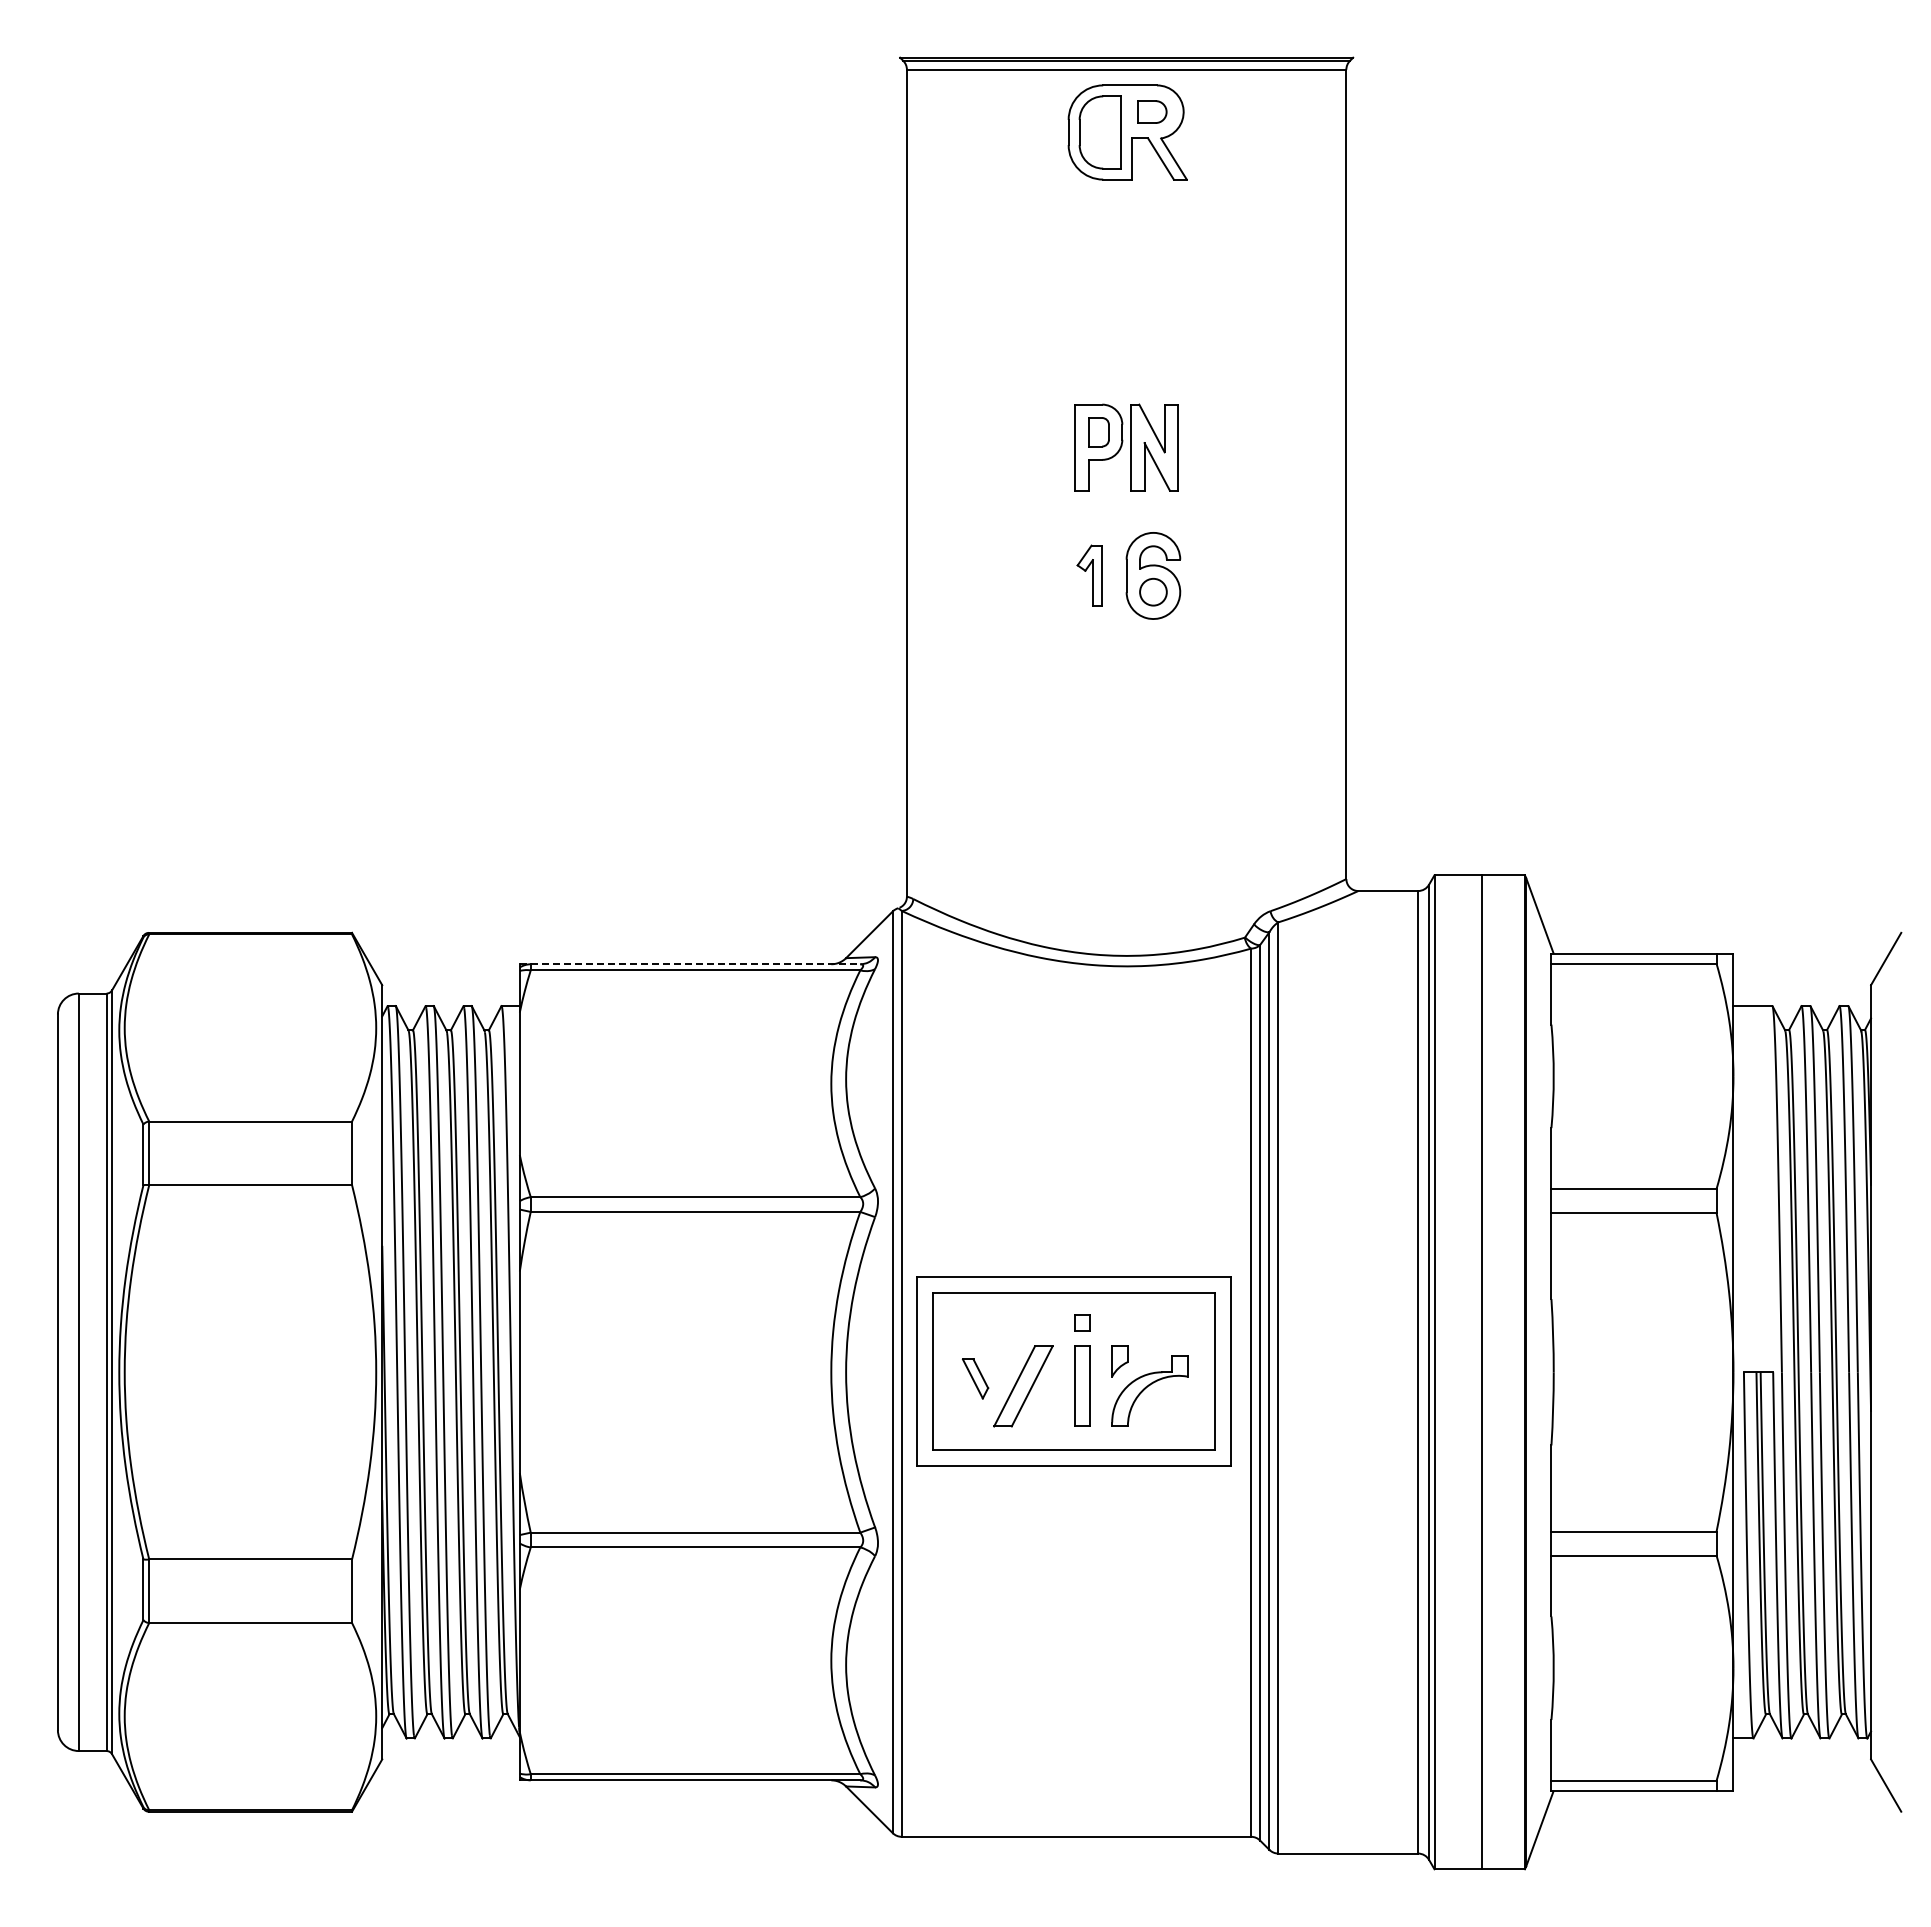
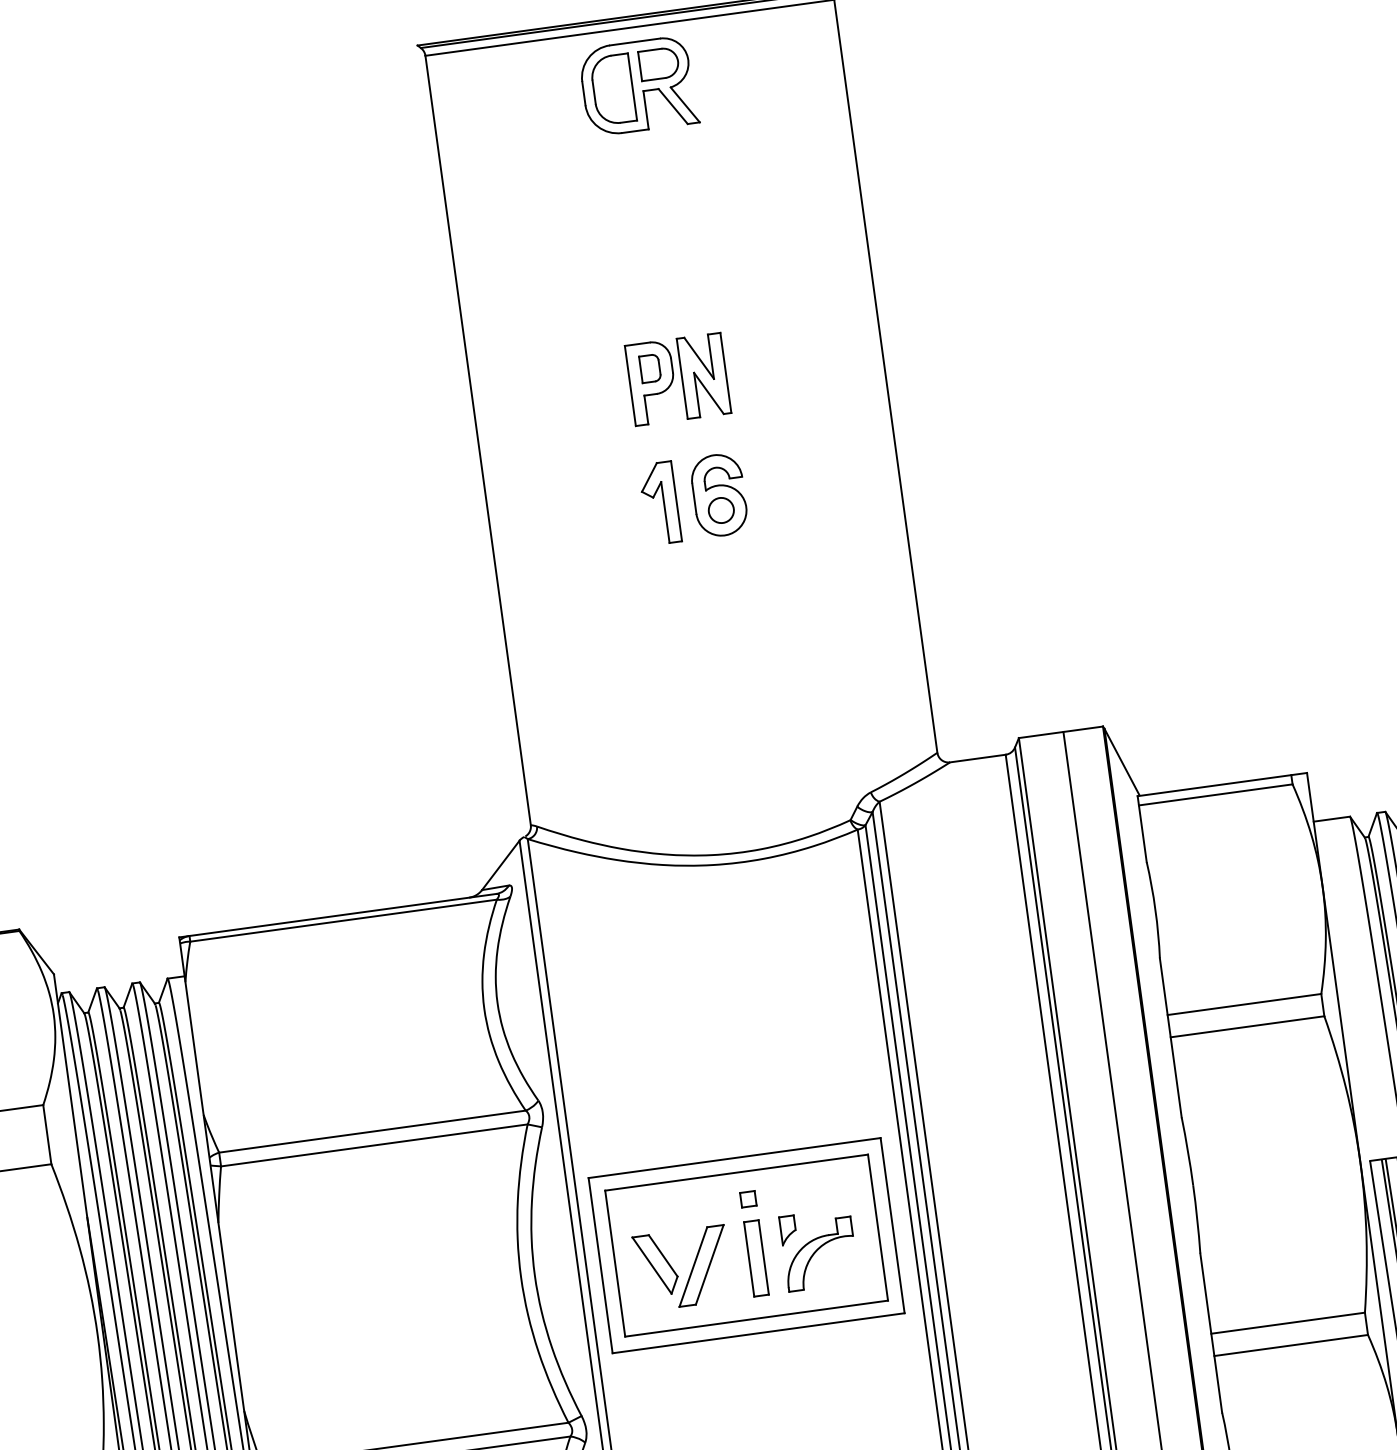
part: (1152, 111) -> (659, 63), size x1.43
part: (1089, 575) -> (659, 503), size x1.43
line: (690, 964) -> (338, 915), dashed -> solid
part: (975, 1378) -> (656, 1264), size x1.67

